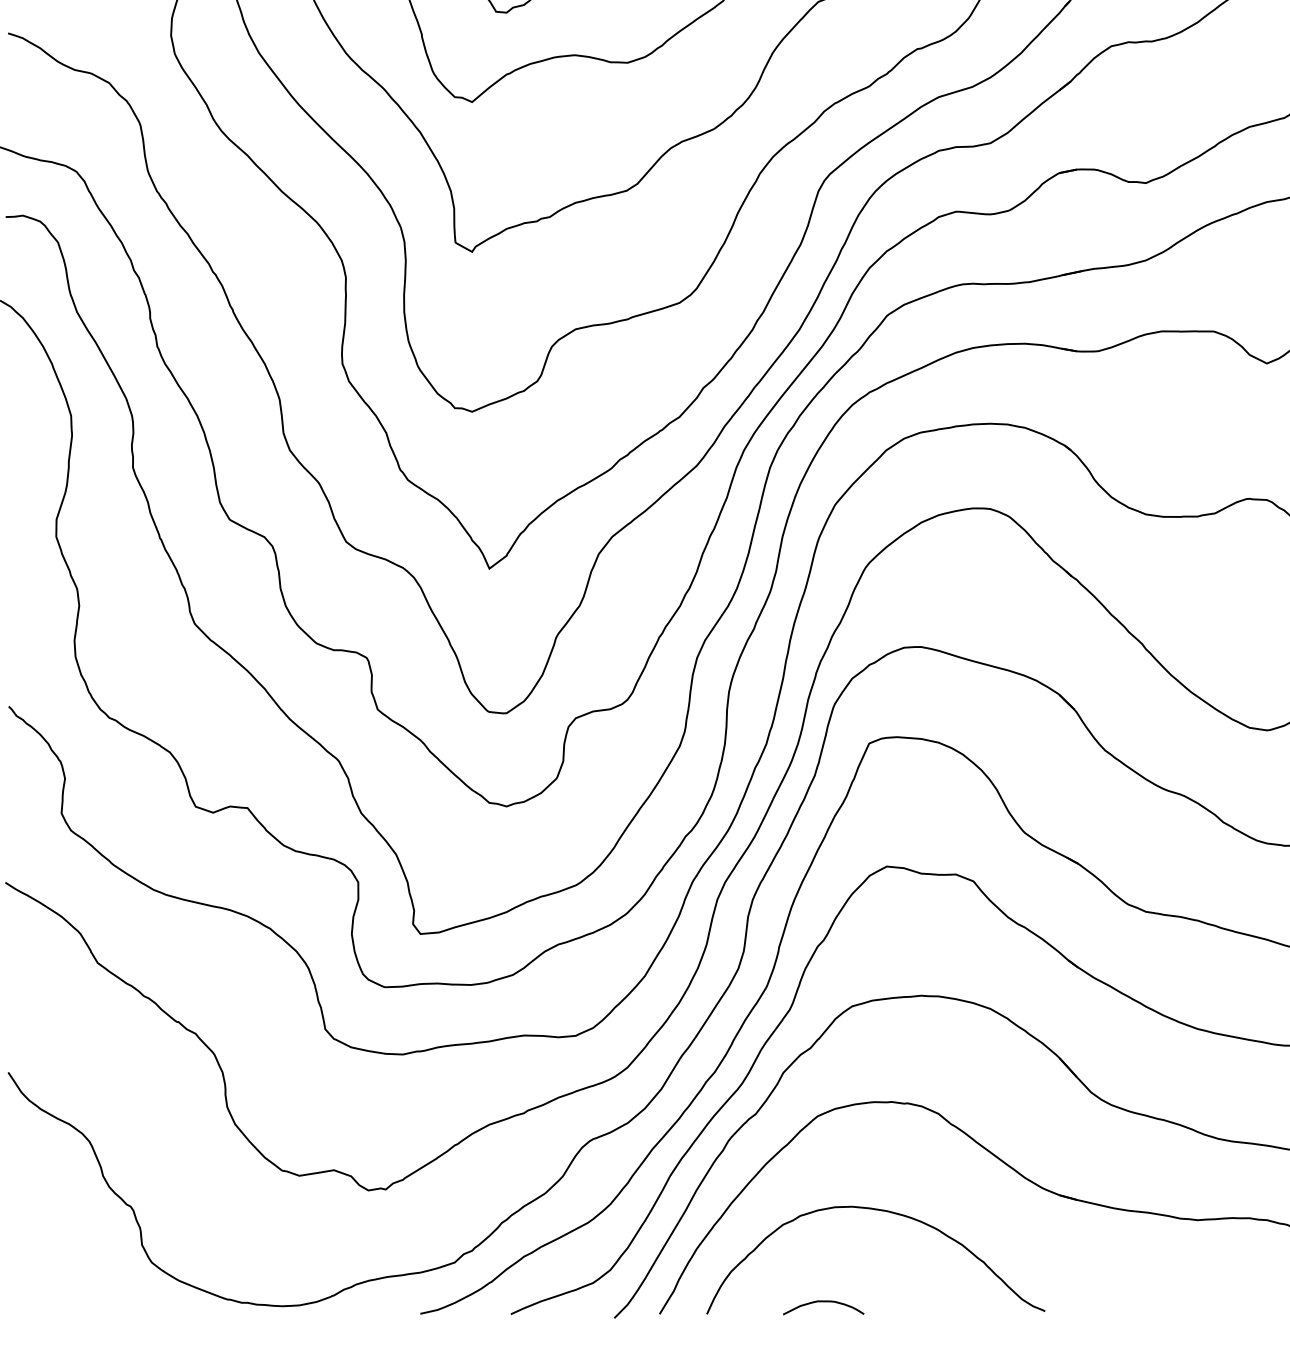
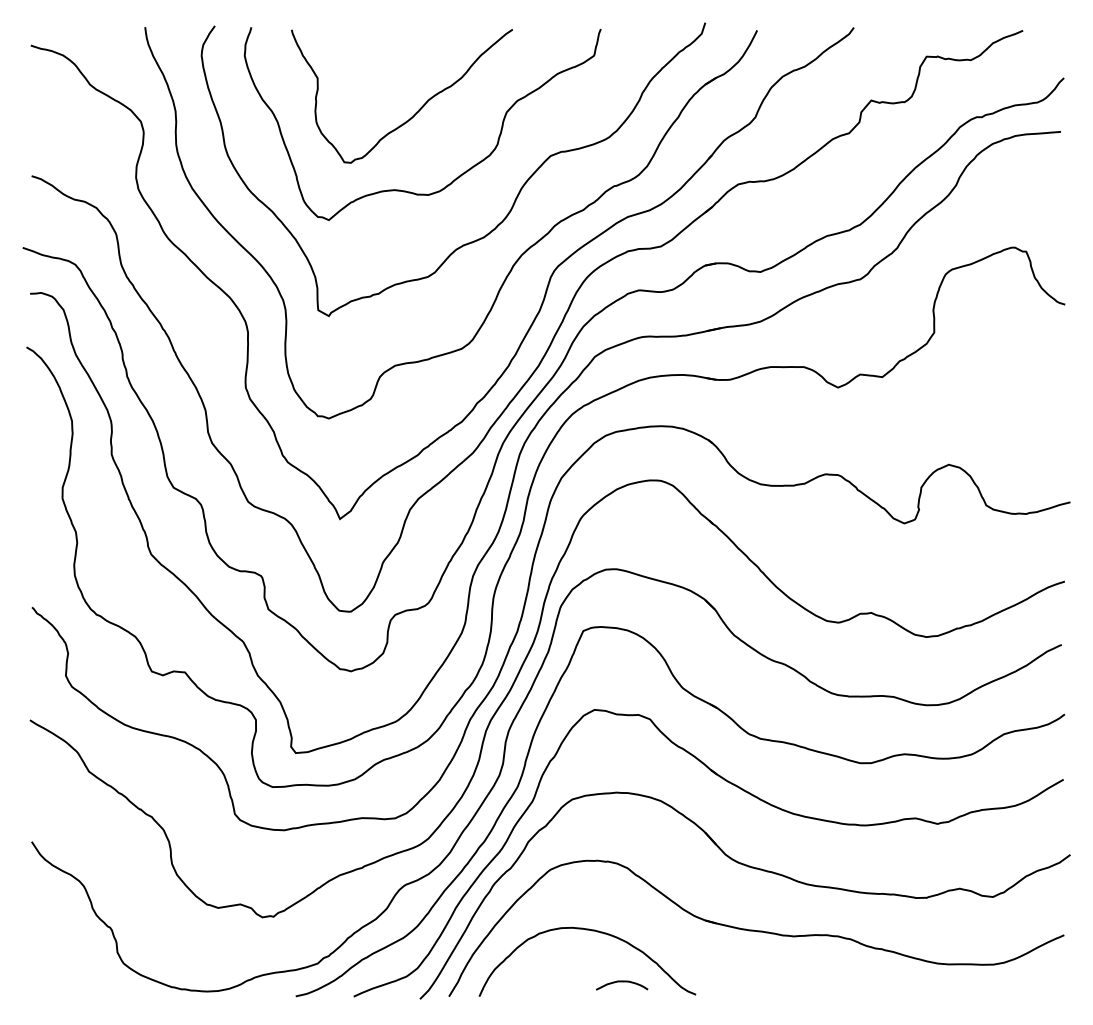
curve: (824, 1303) -> (622, 982), moved

